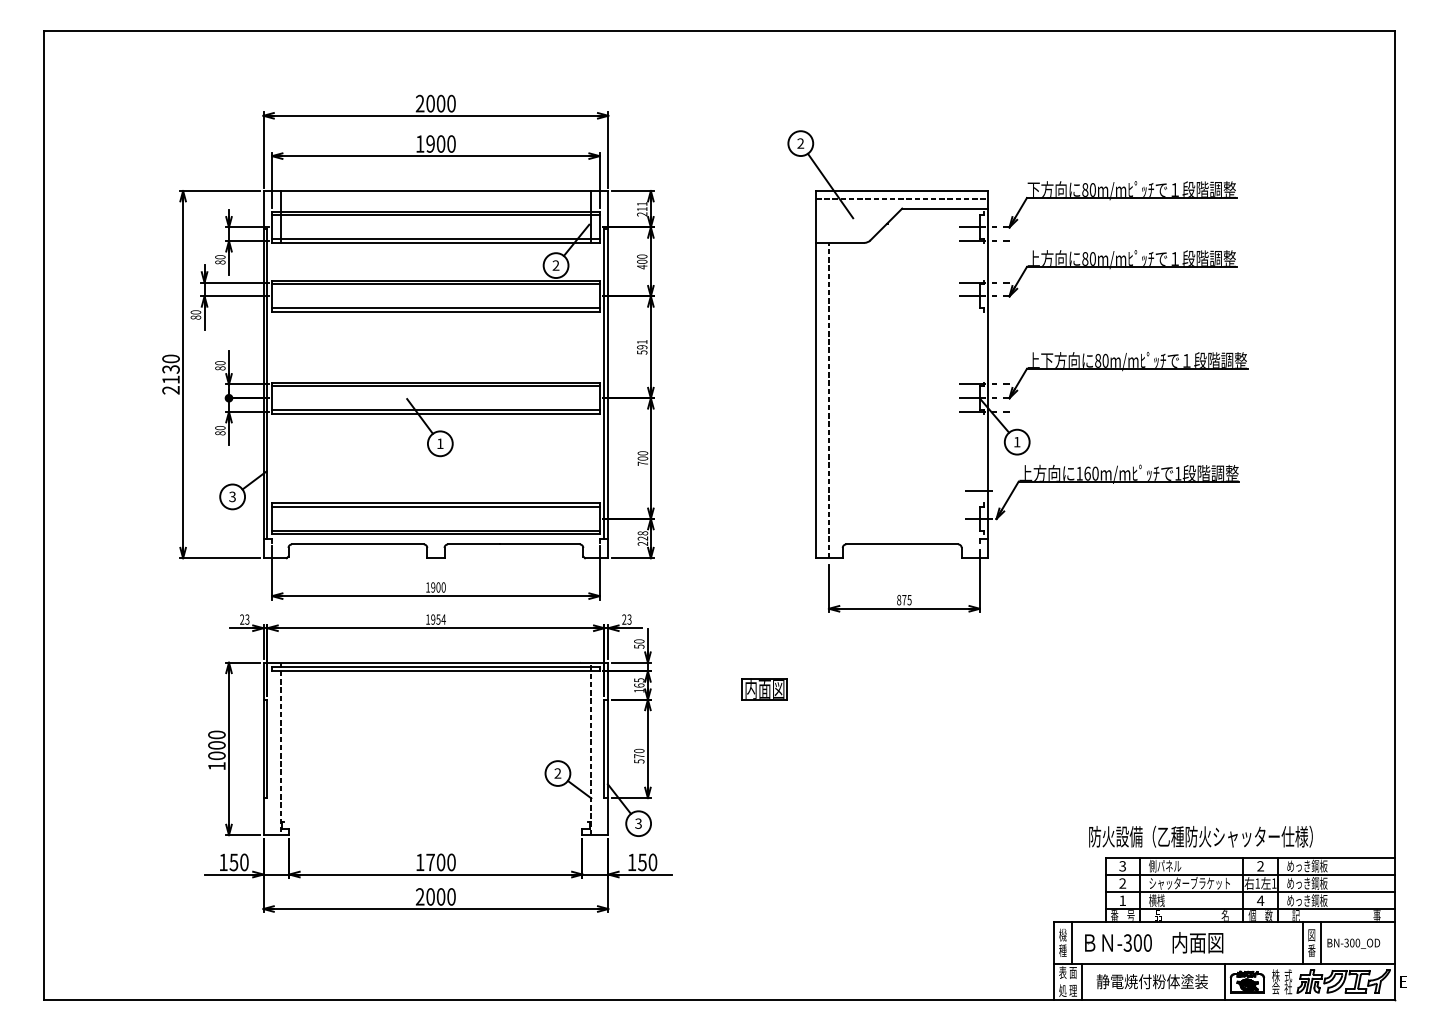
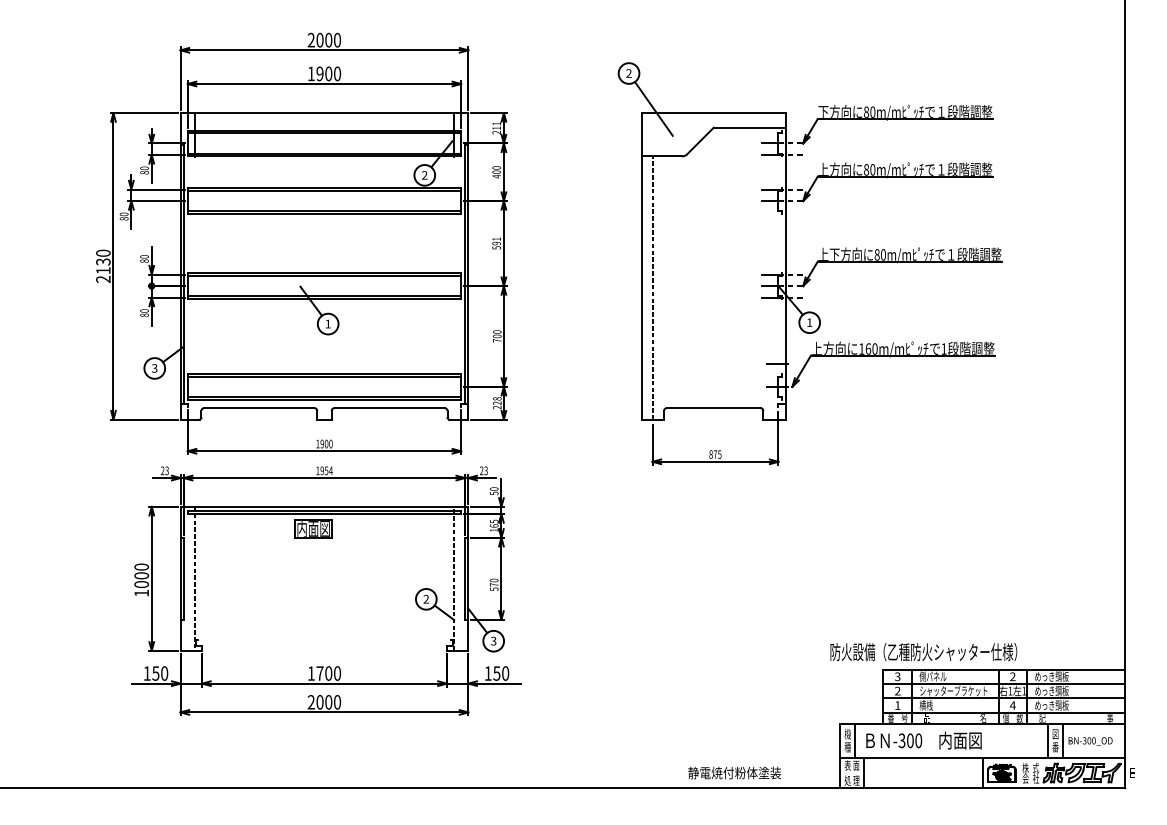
line: (902, 198) -> (713, 119), removed
part: (764, 689) -> (313, 529), moved
text: (1200, 836) -> (923, 651), moved
text: (1151, 981) -> (733, 772), moved

